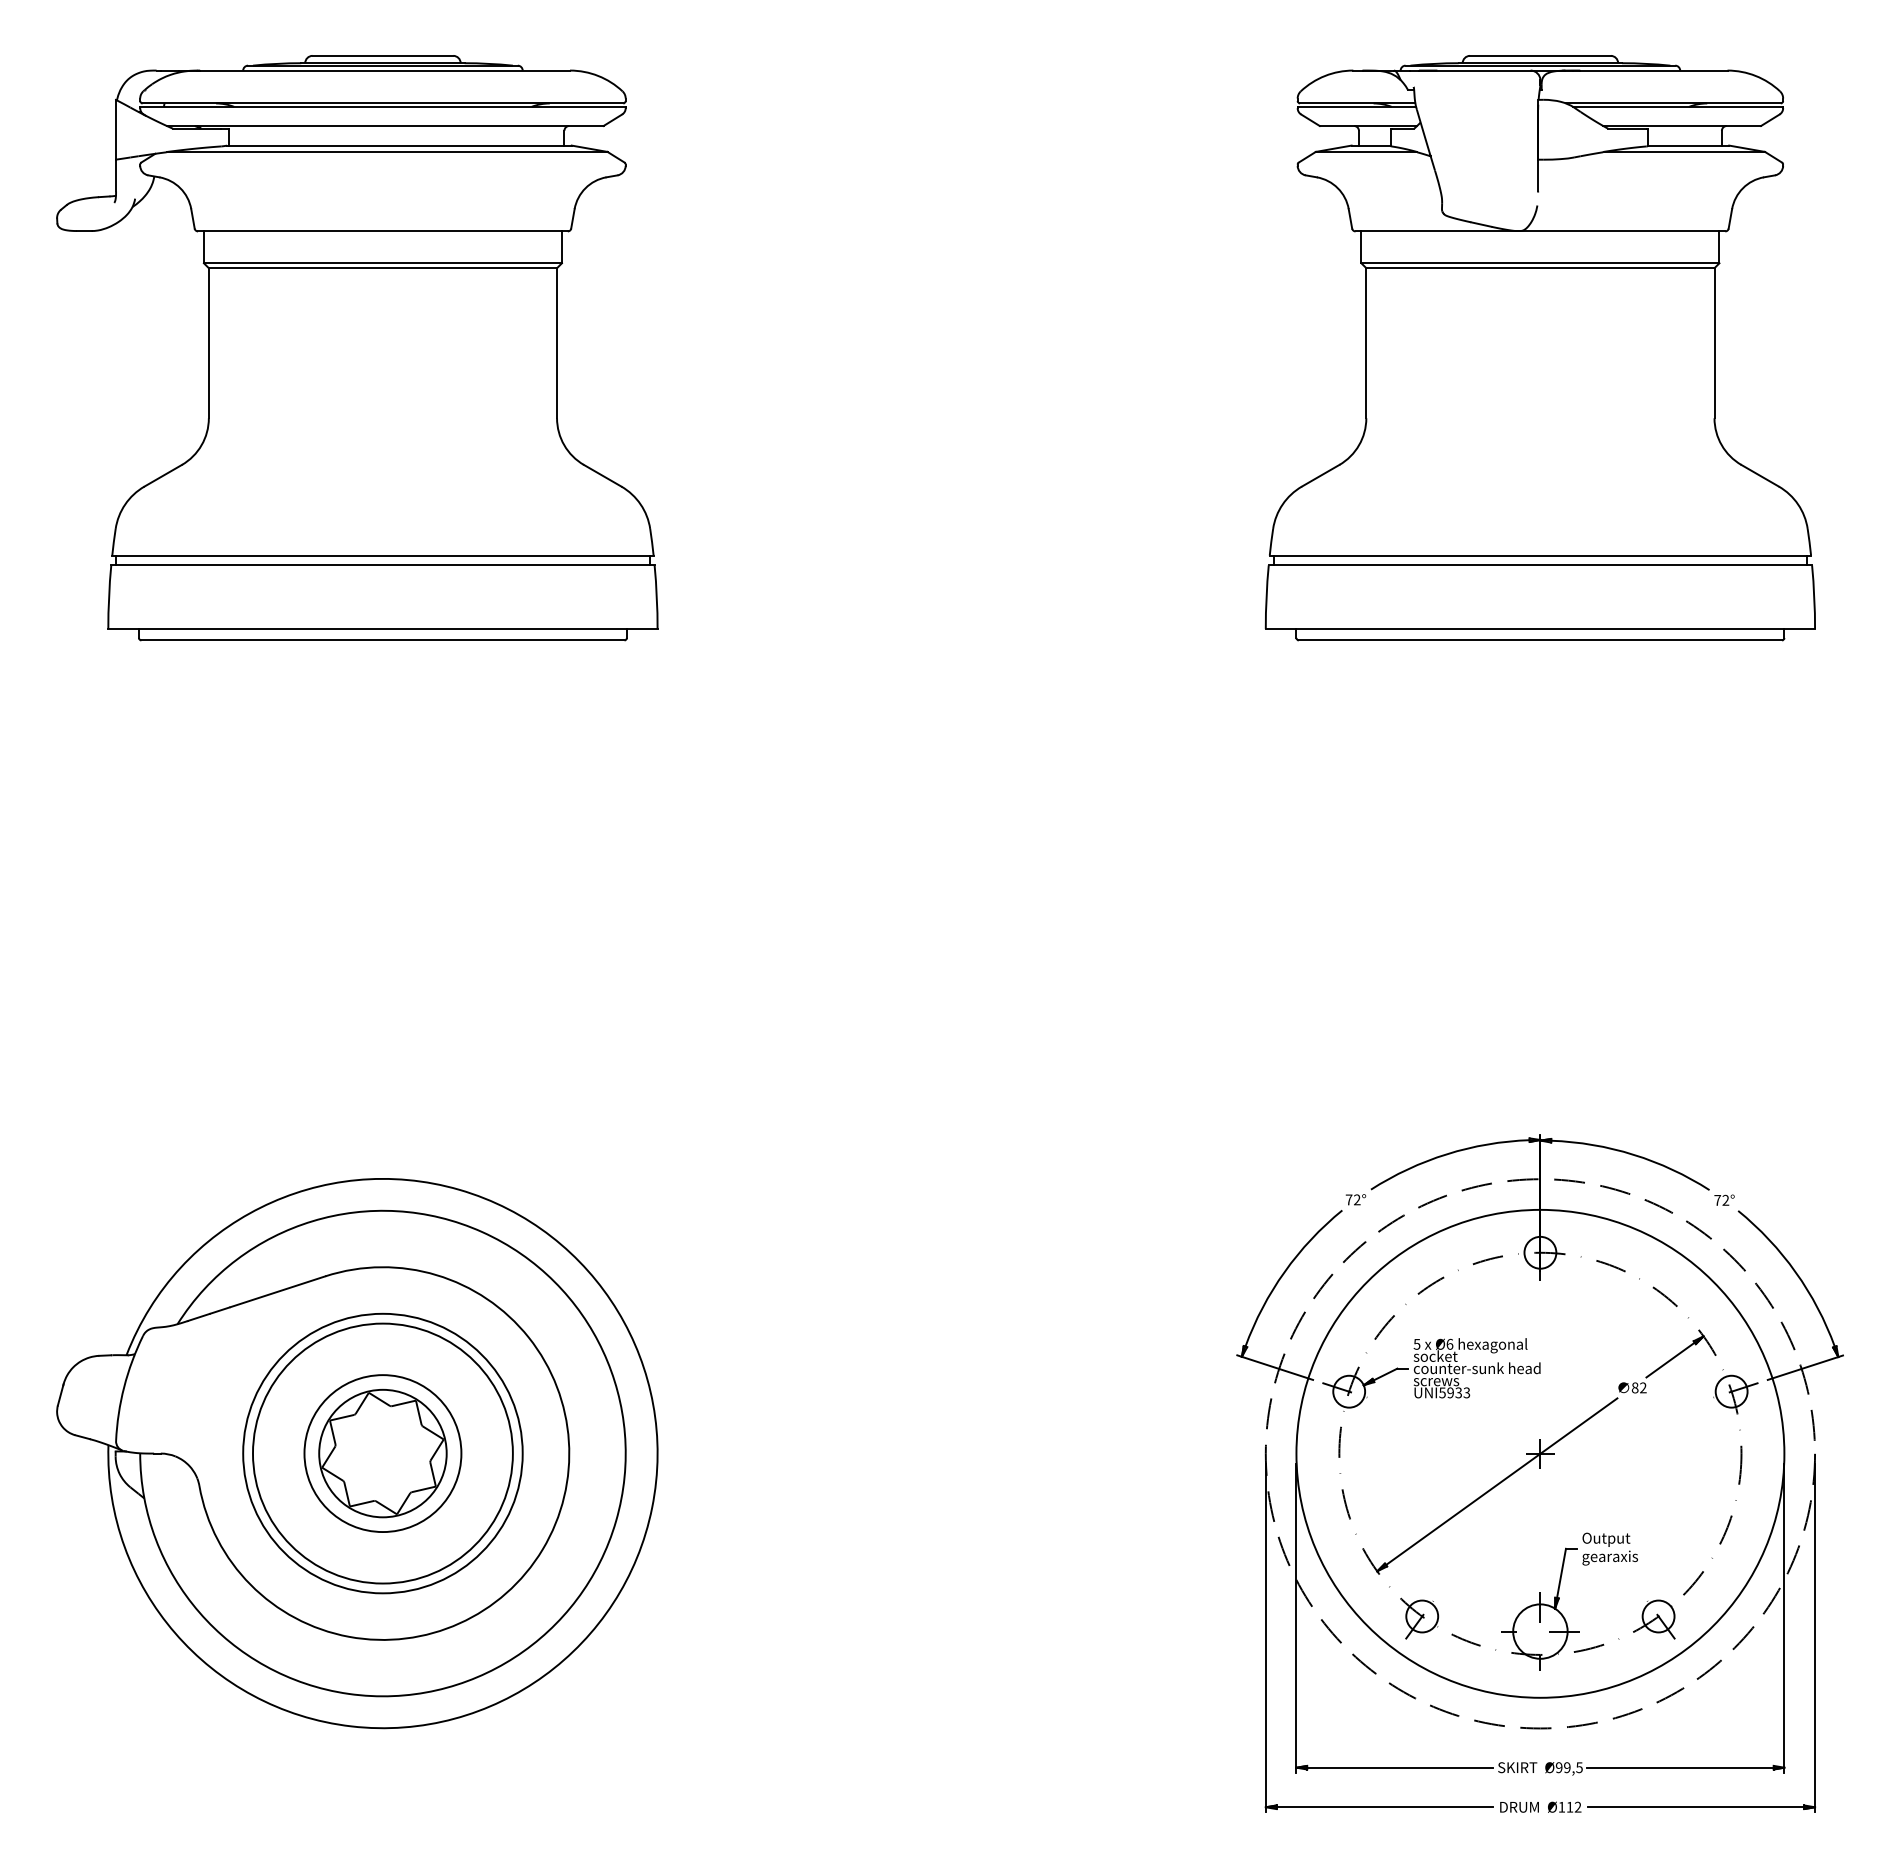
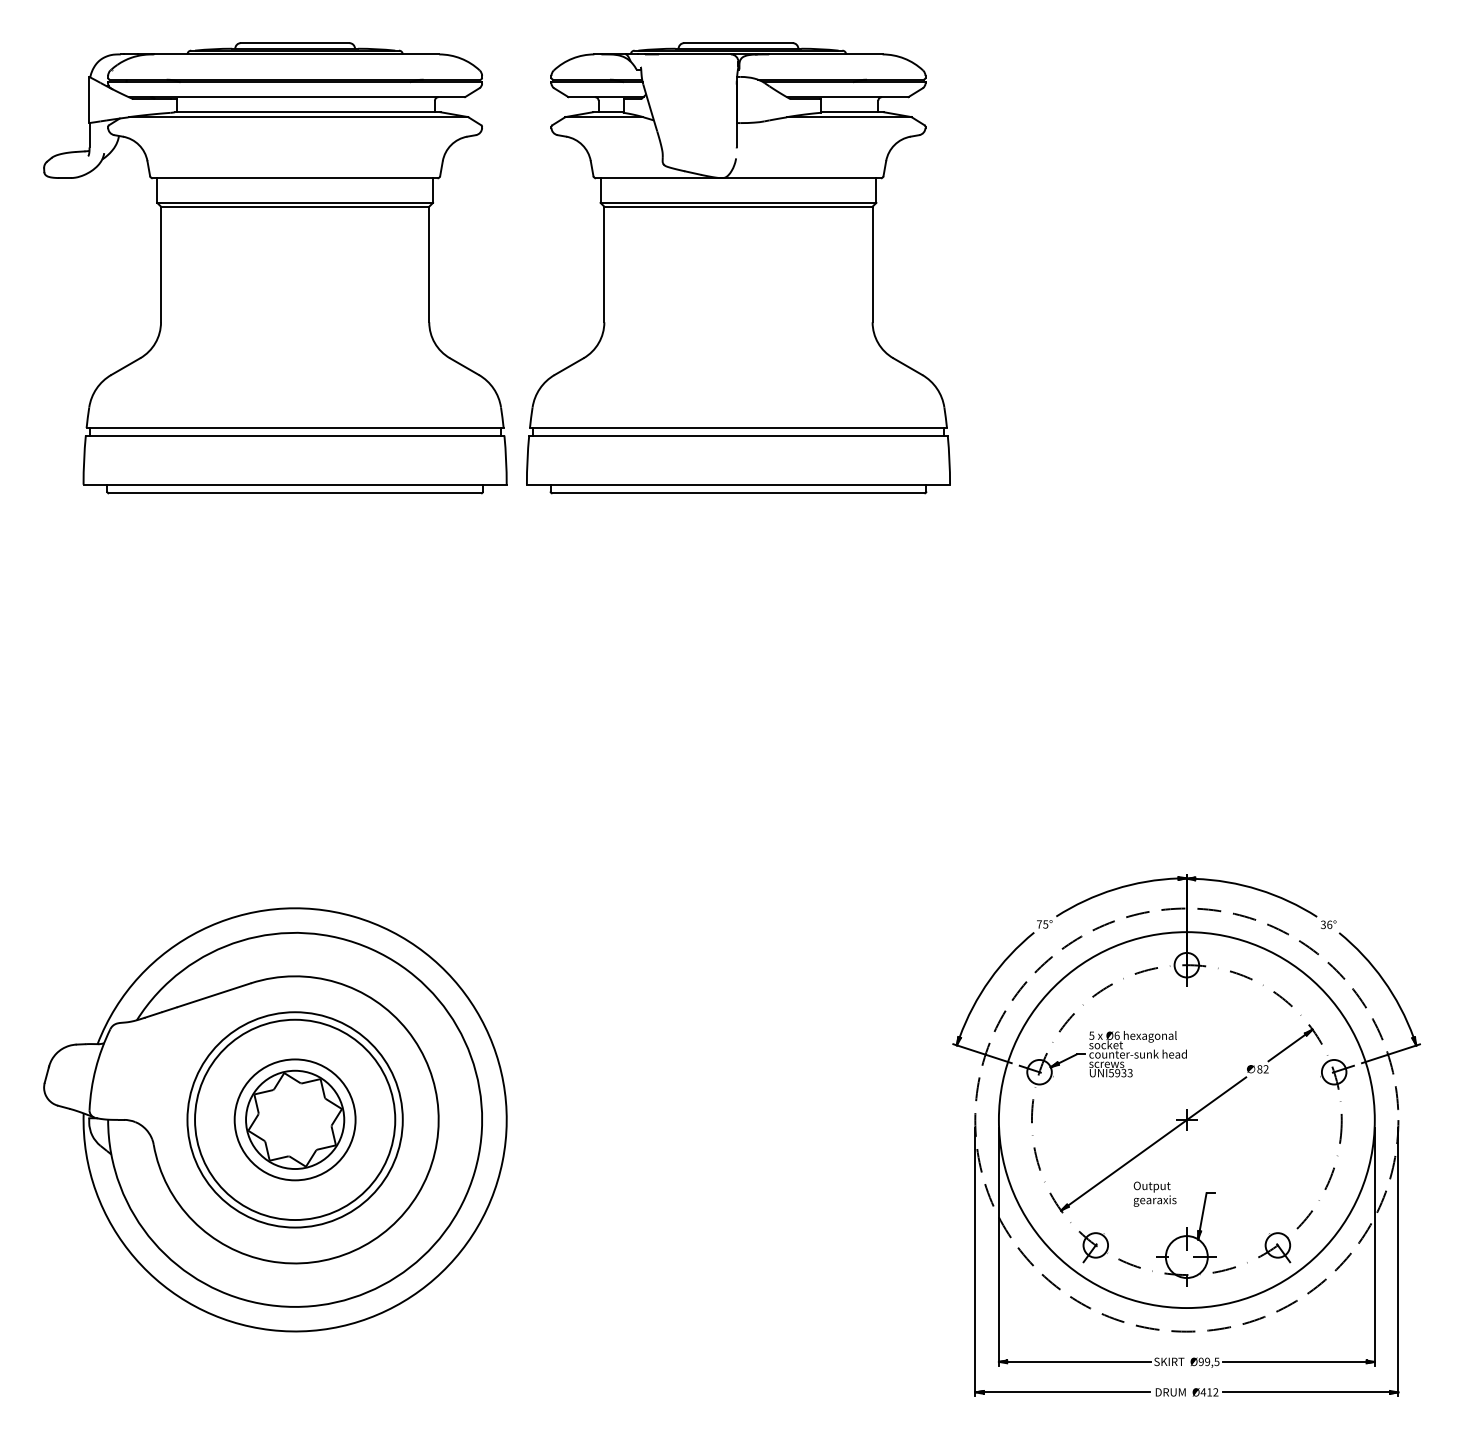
part: (1539, 348) -> (737, 268), moved
text: (1357, 1199) -> (1045, 924), 72° -> 75°
text: (1721, 1199) -> (1326, 924), 72° -> 36°
text: (1609, 1548) -> (1154, 1193), moved
text: (1561, 1807) -> (1203, 1392), Ø112 -> Ø412

